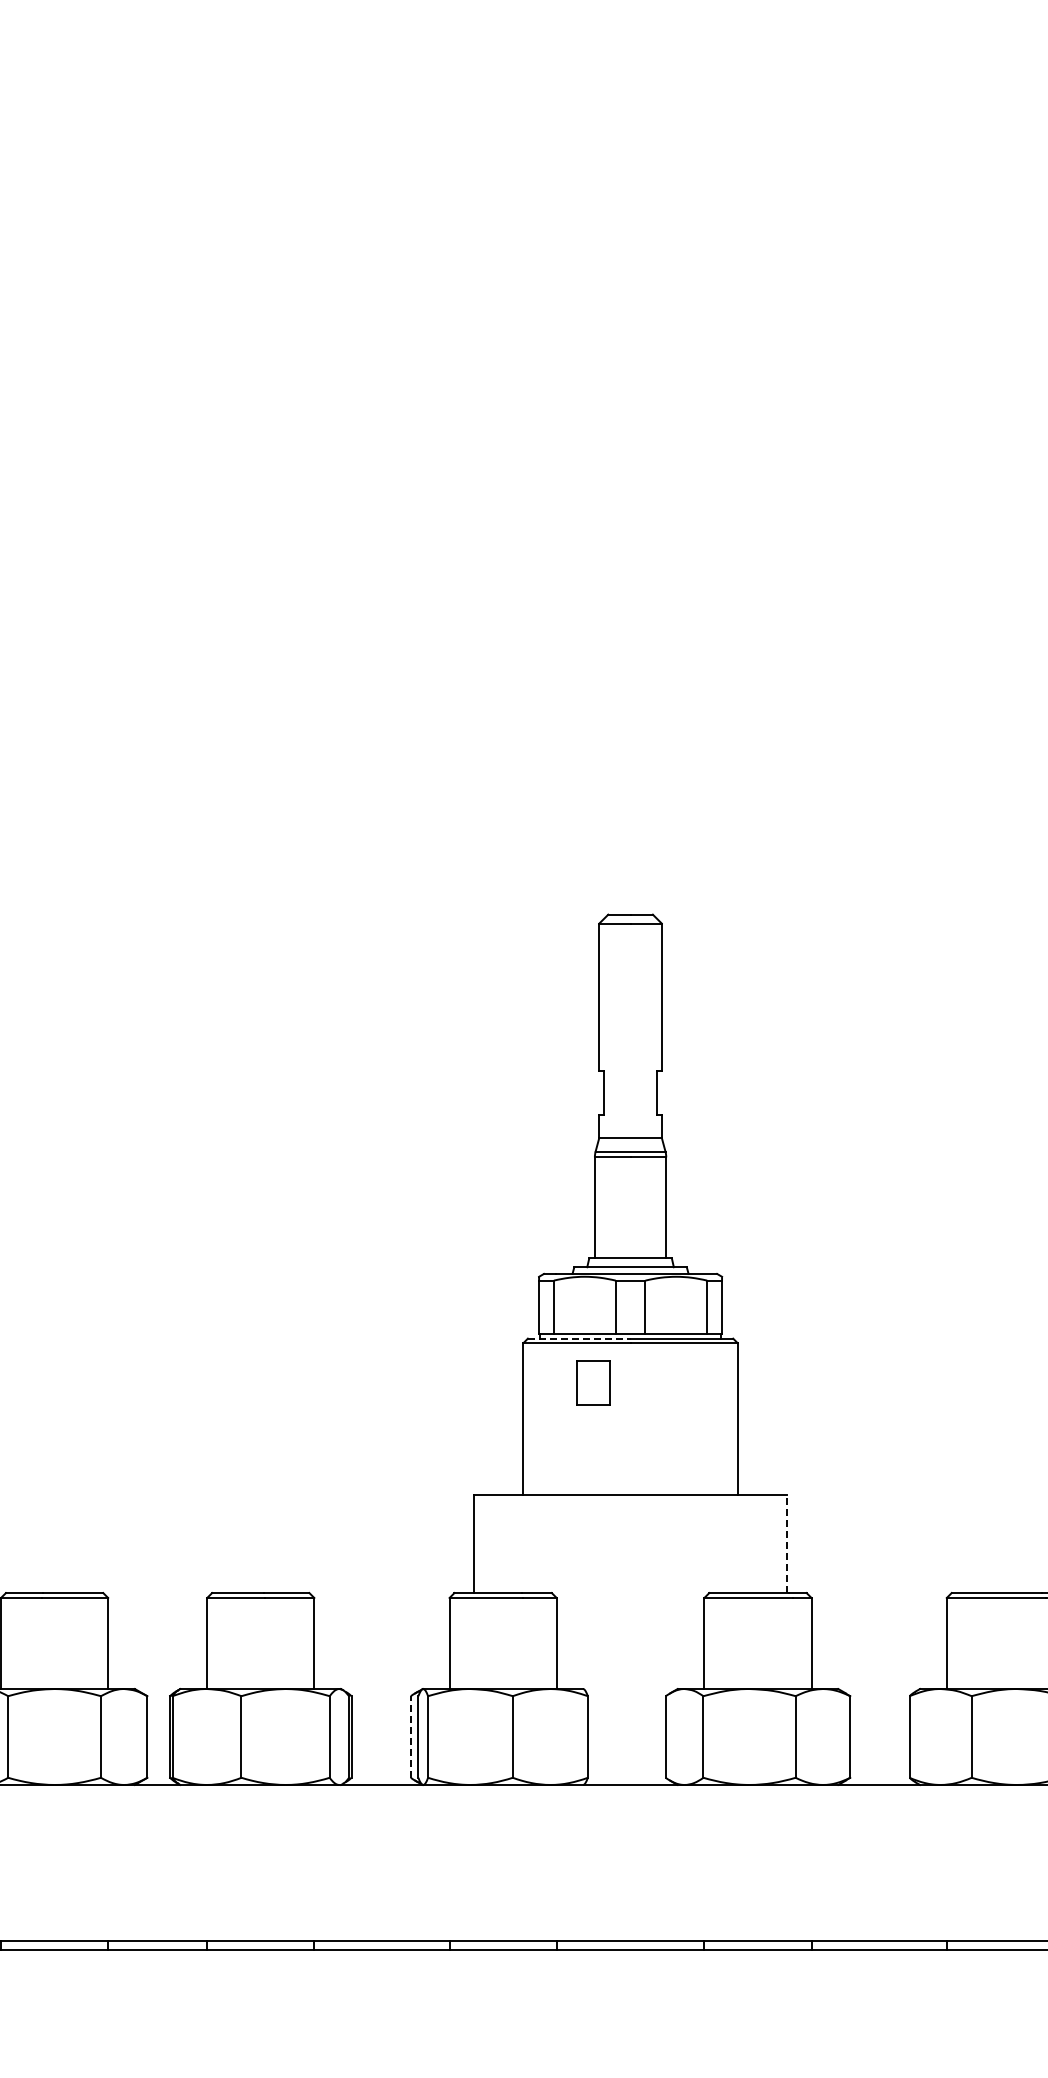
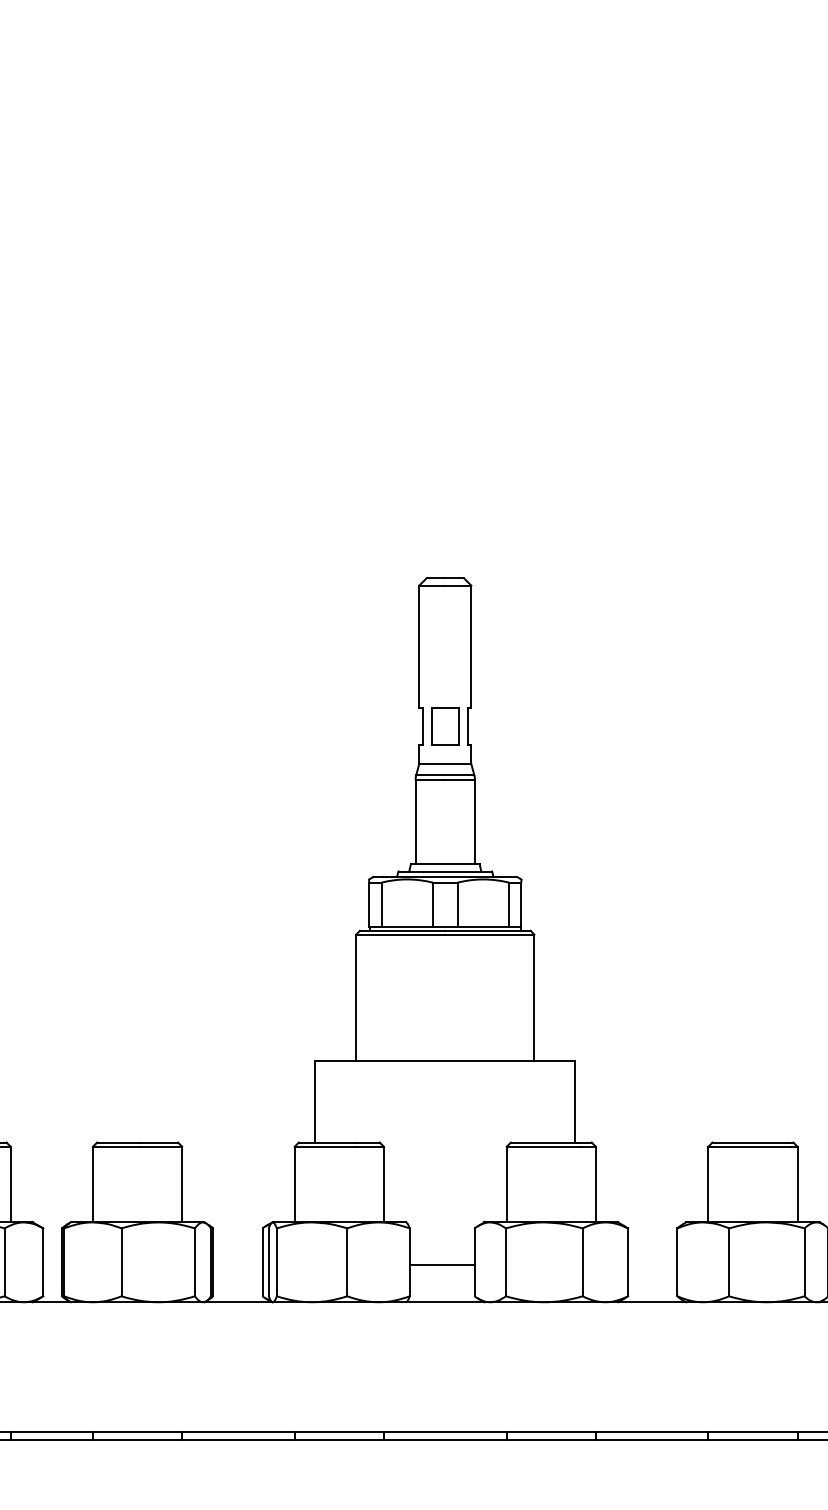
line: (579, 1338) -> (402, 930), dashed -> solid
part: (593, 1382) -> (445, 726), moved
line: (786, 1543) -> (575, 1101), dashed -> solid
line: (410, 1736) -> (262, 1261), dashed -> solid
line: (626, 1740) -> (441, 1265), added

